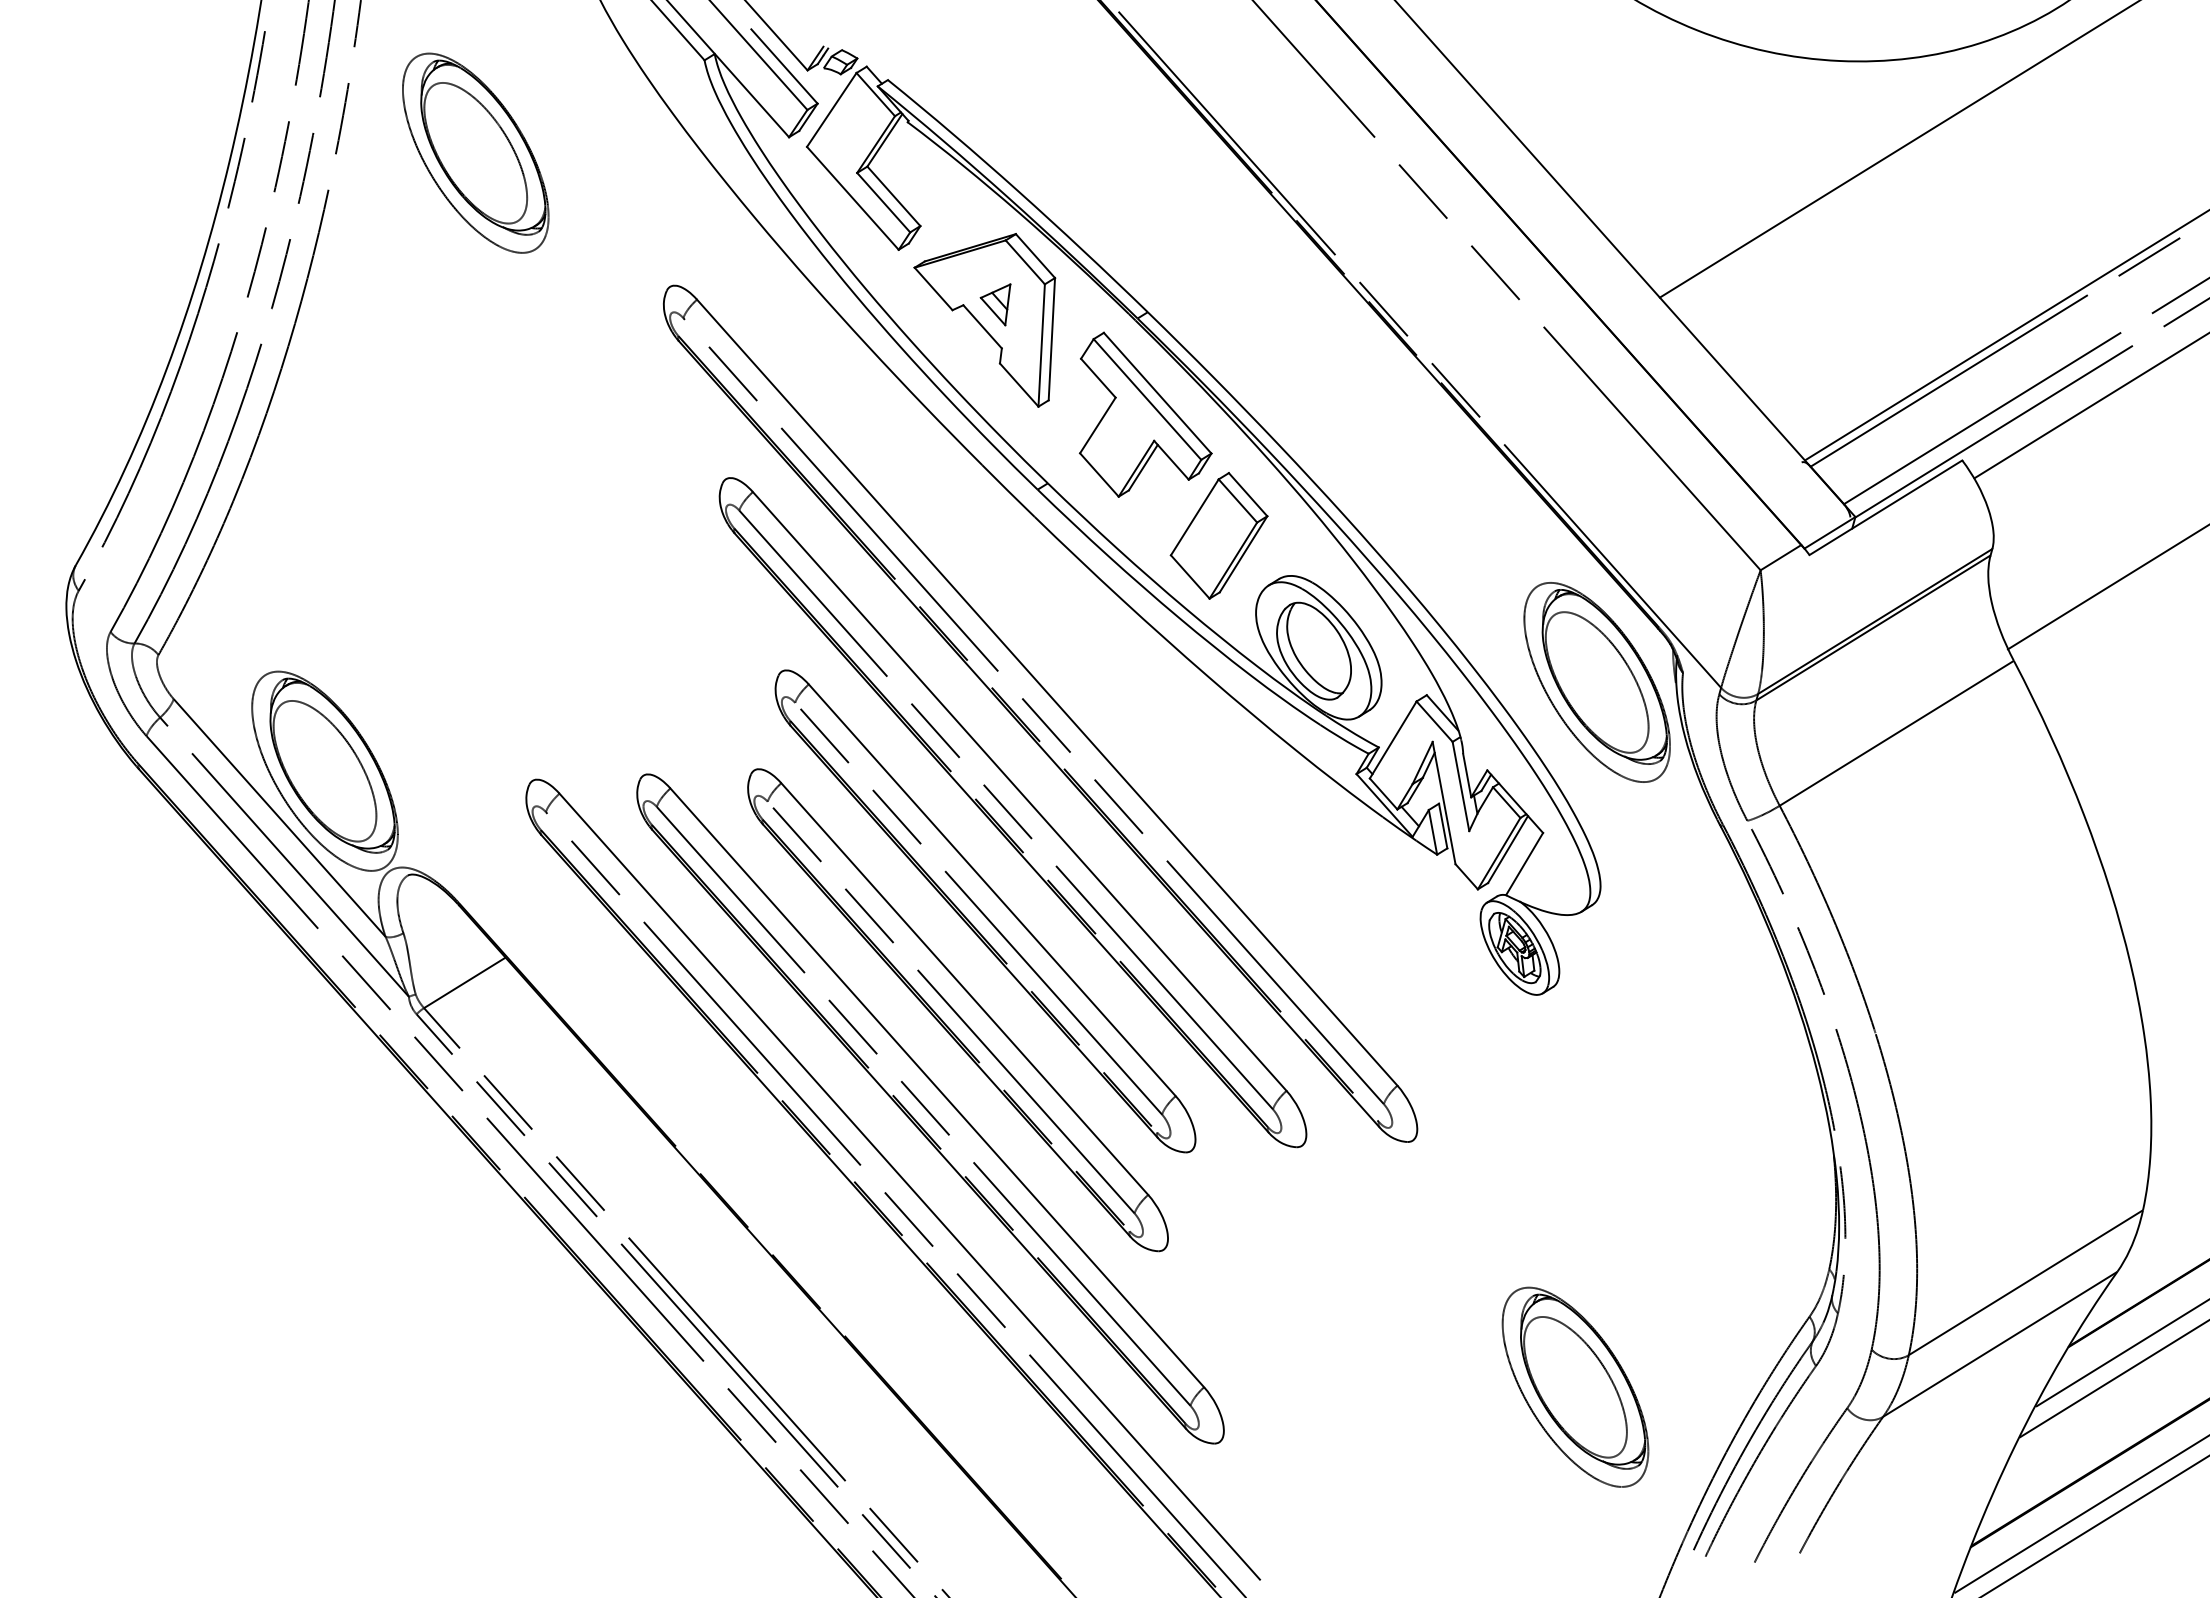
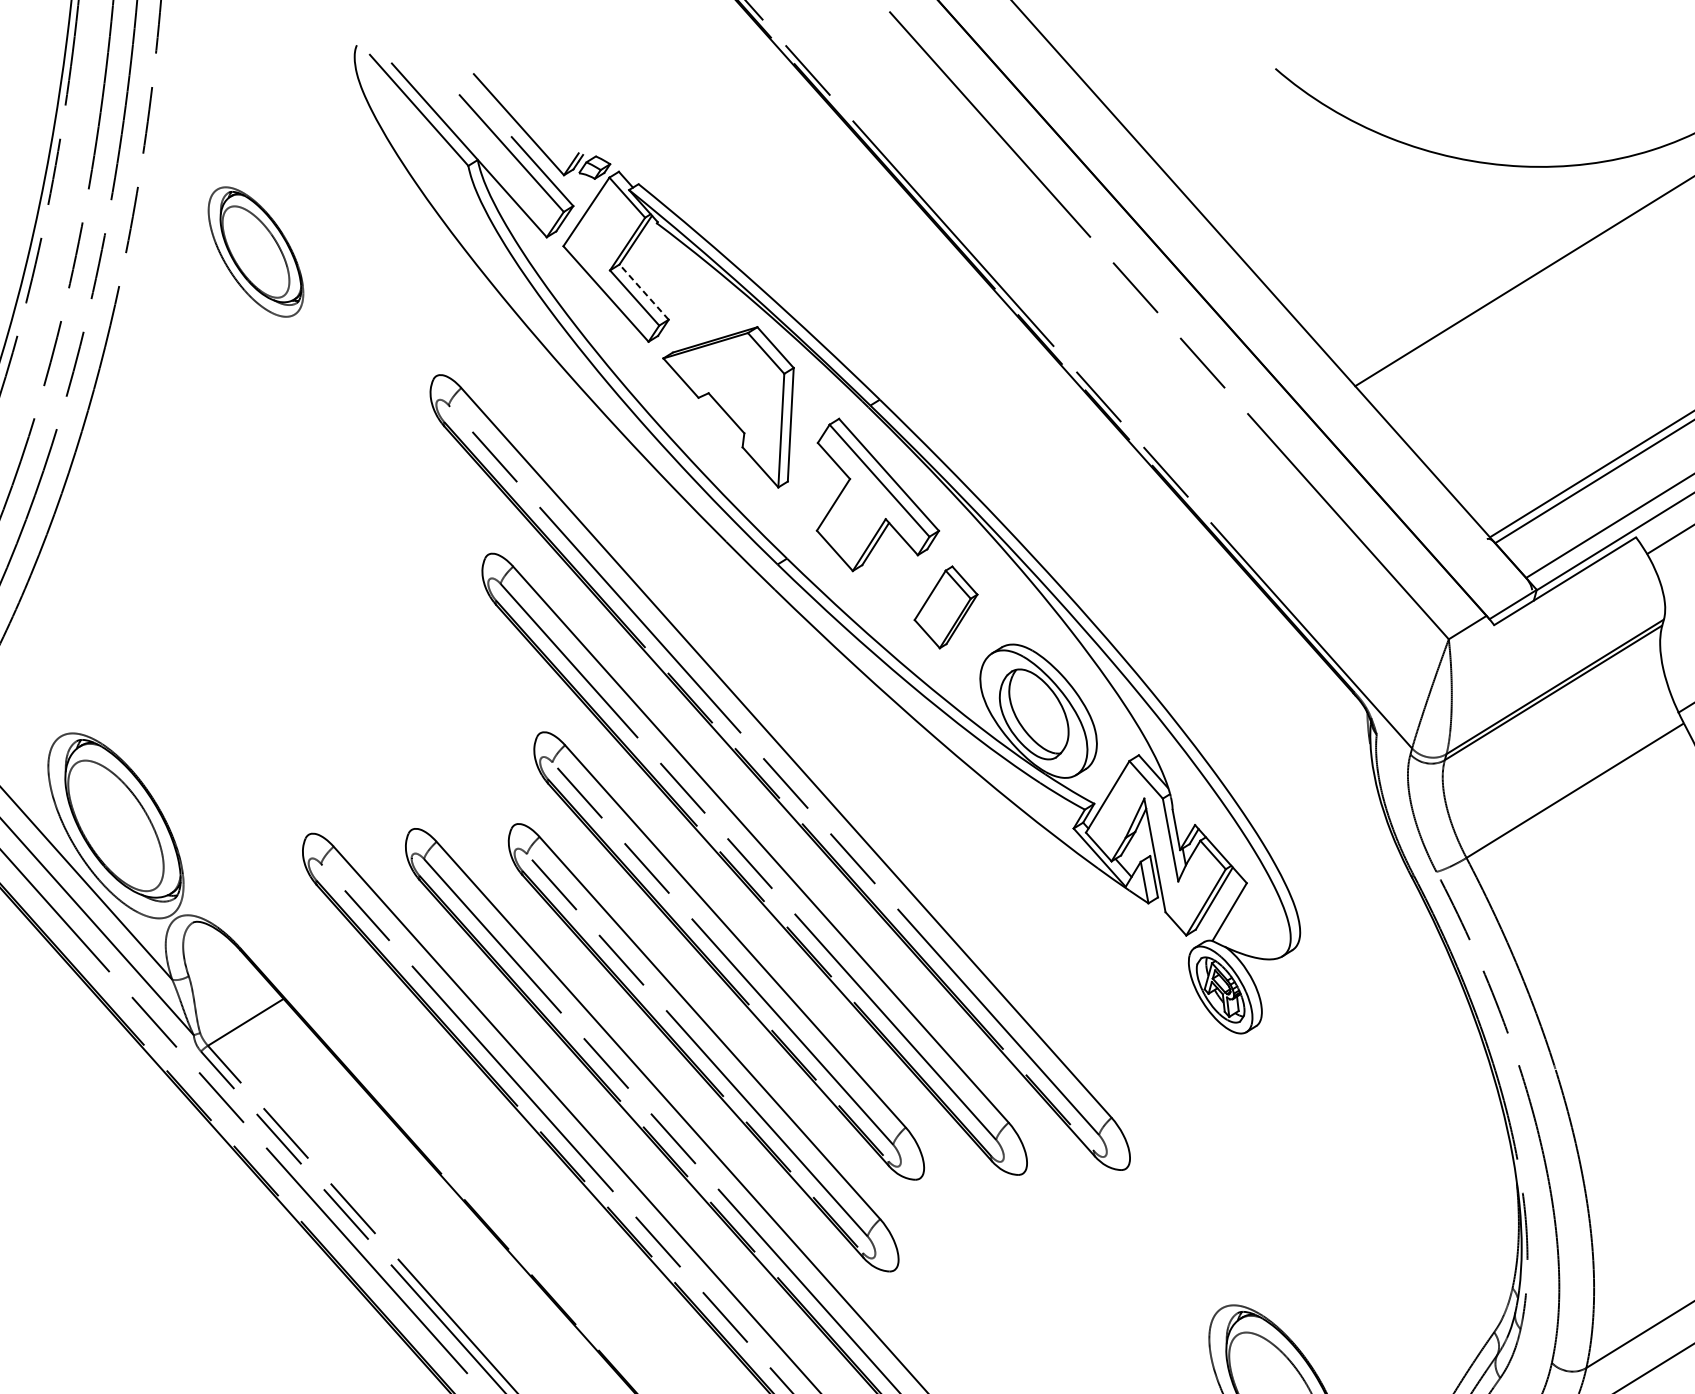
part: (475, 152) -> (255, 251), size x0.7
line: (893, 196) -> (643, 292), solid -> dashed
part: (995, 304) -> (738, 392), removed
part: (1218, 535) -> (945, 607), size x0.7
part: (1596, 682) -> (1296, 743), removed

